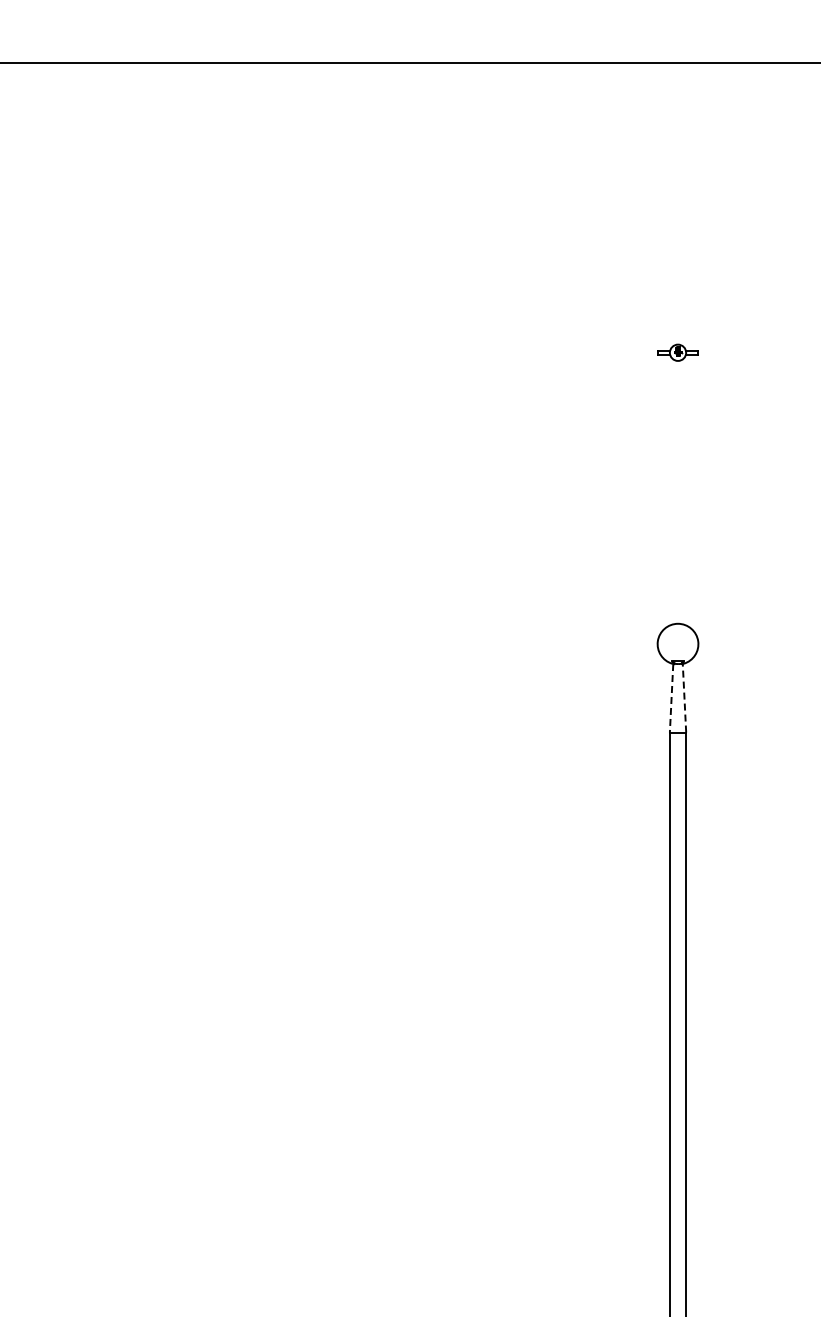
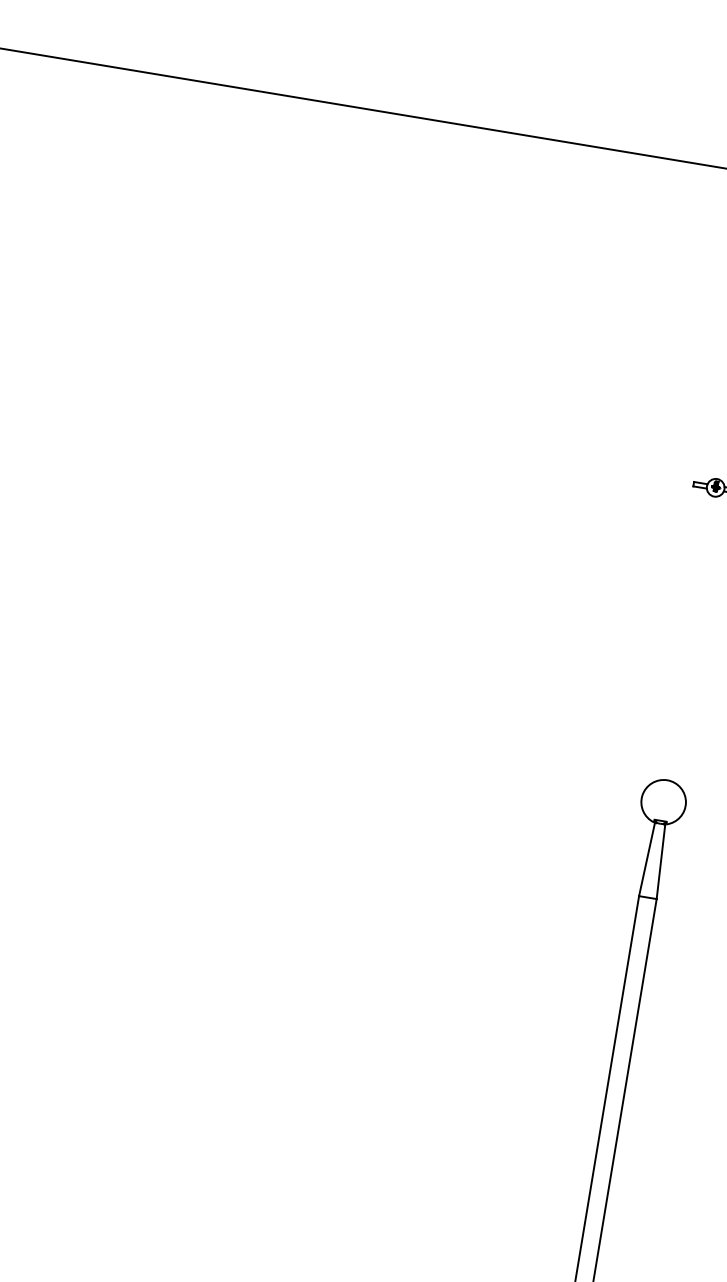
line: (684, 697) -> (661, 860), dashed -> solid
line: (671, 698) -> (646, 859), dashed -> solid

